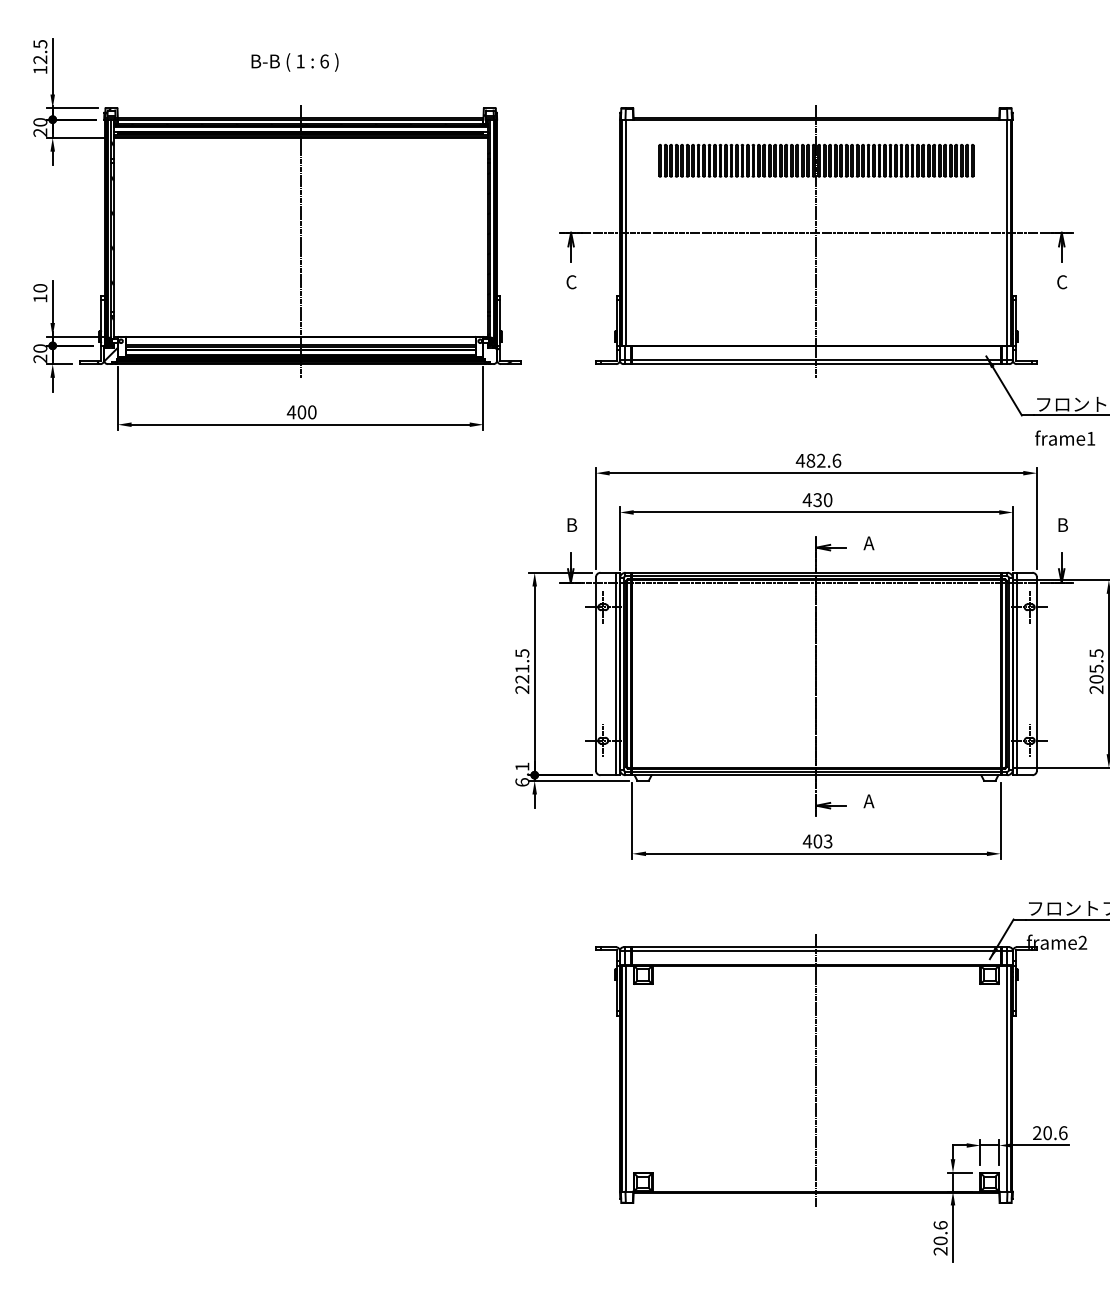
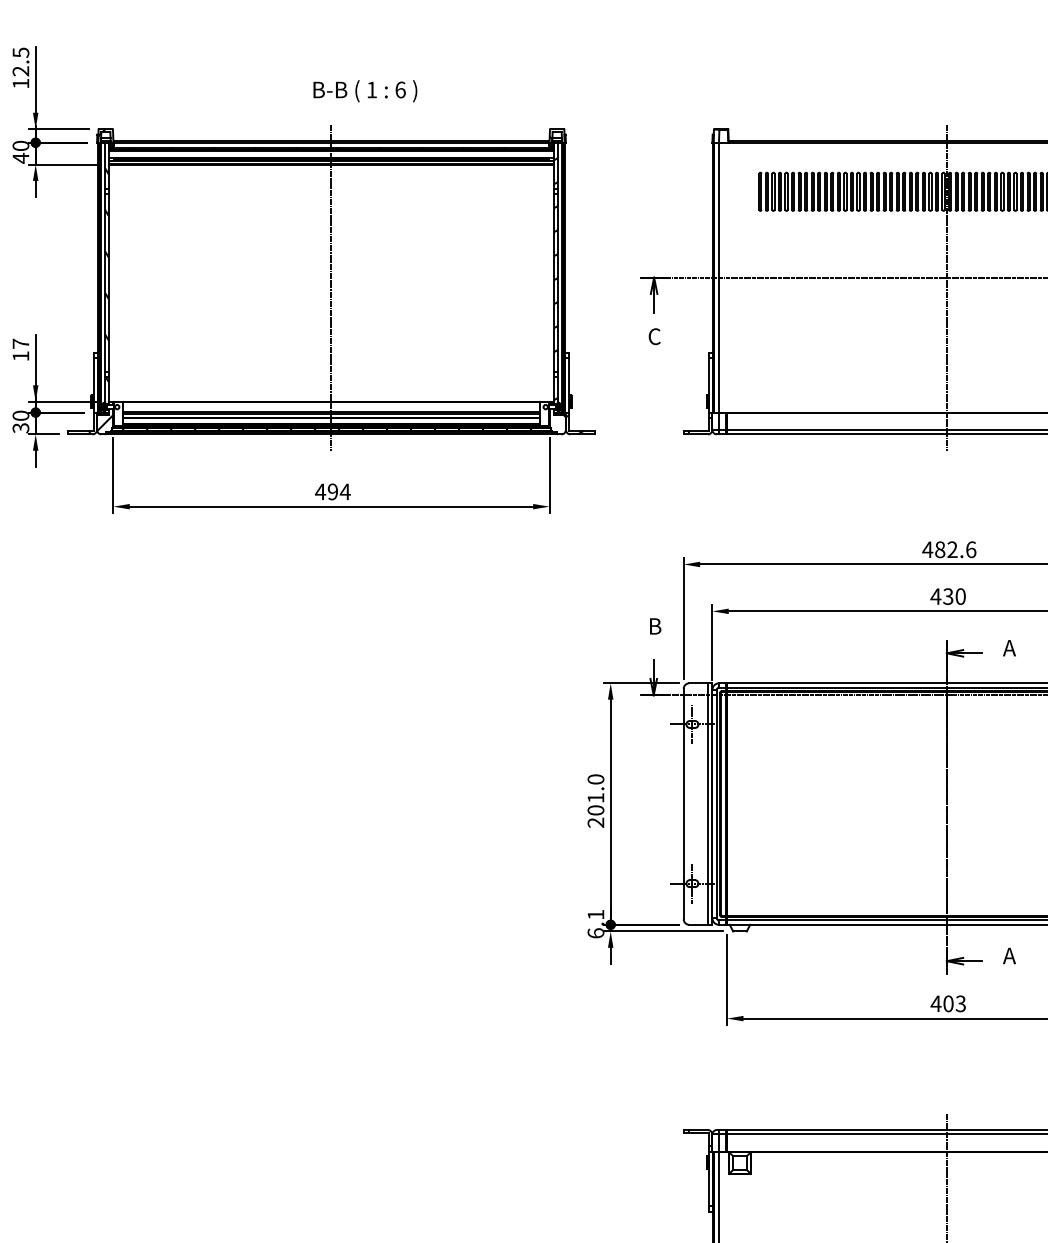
text: (294, 62) -> (364, 91), moved
text: (40, 132) -> (21, 158), 20 -> 40
text: (40, 288) -> (21, 344), 10 -> 17
text: (40, 358) -> (21, 427), 20 -> 30
text: (306, 412) -> (338, 492), 400 -> 494
text: (522, 666) -> (596, 795), 221.5 -> 201.0

